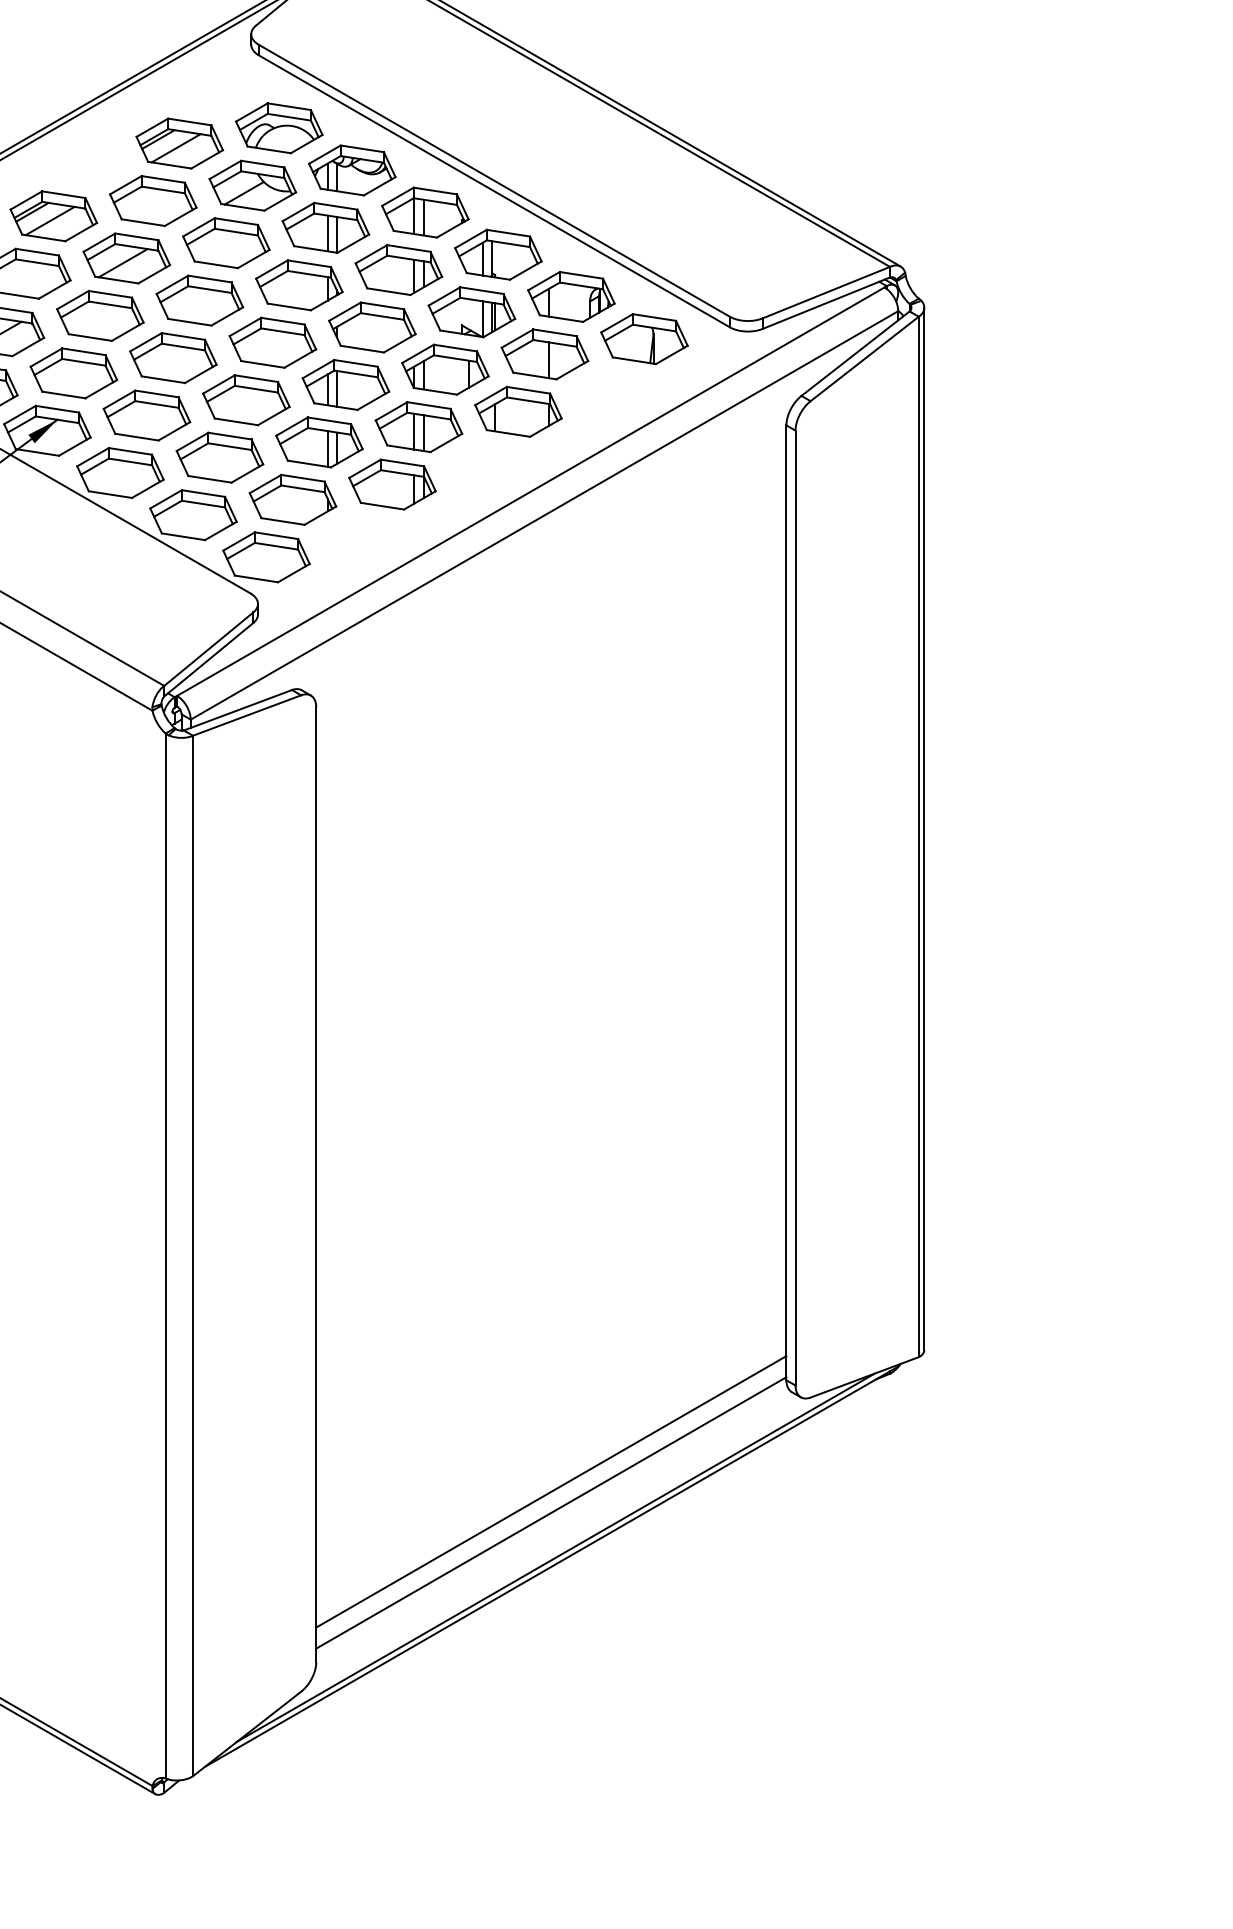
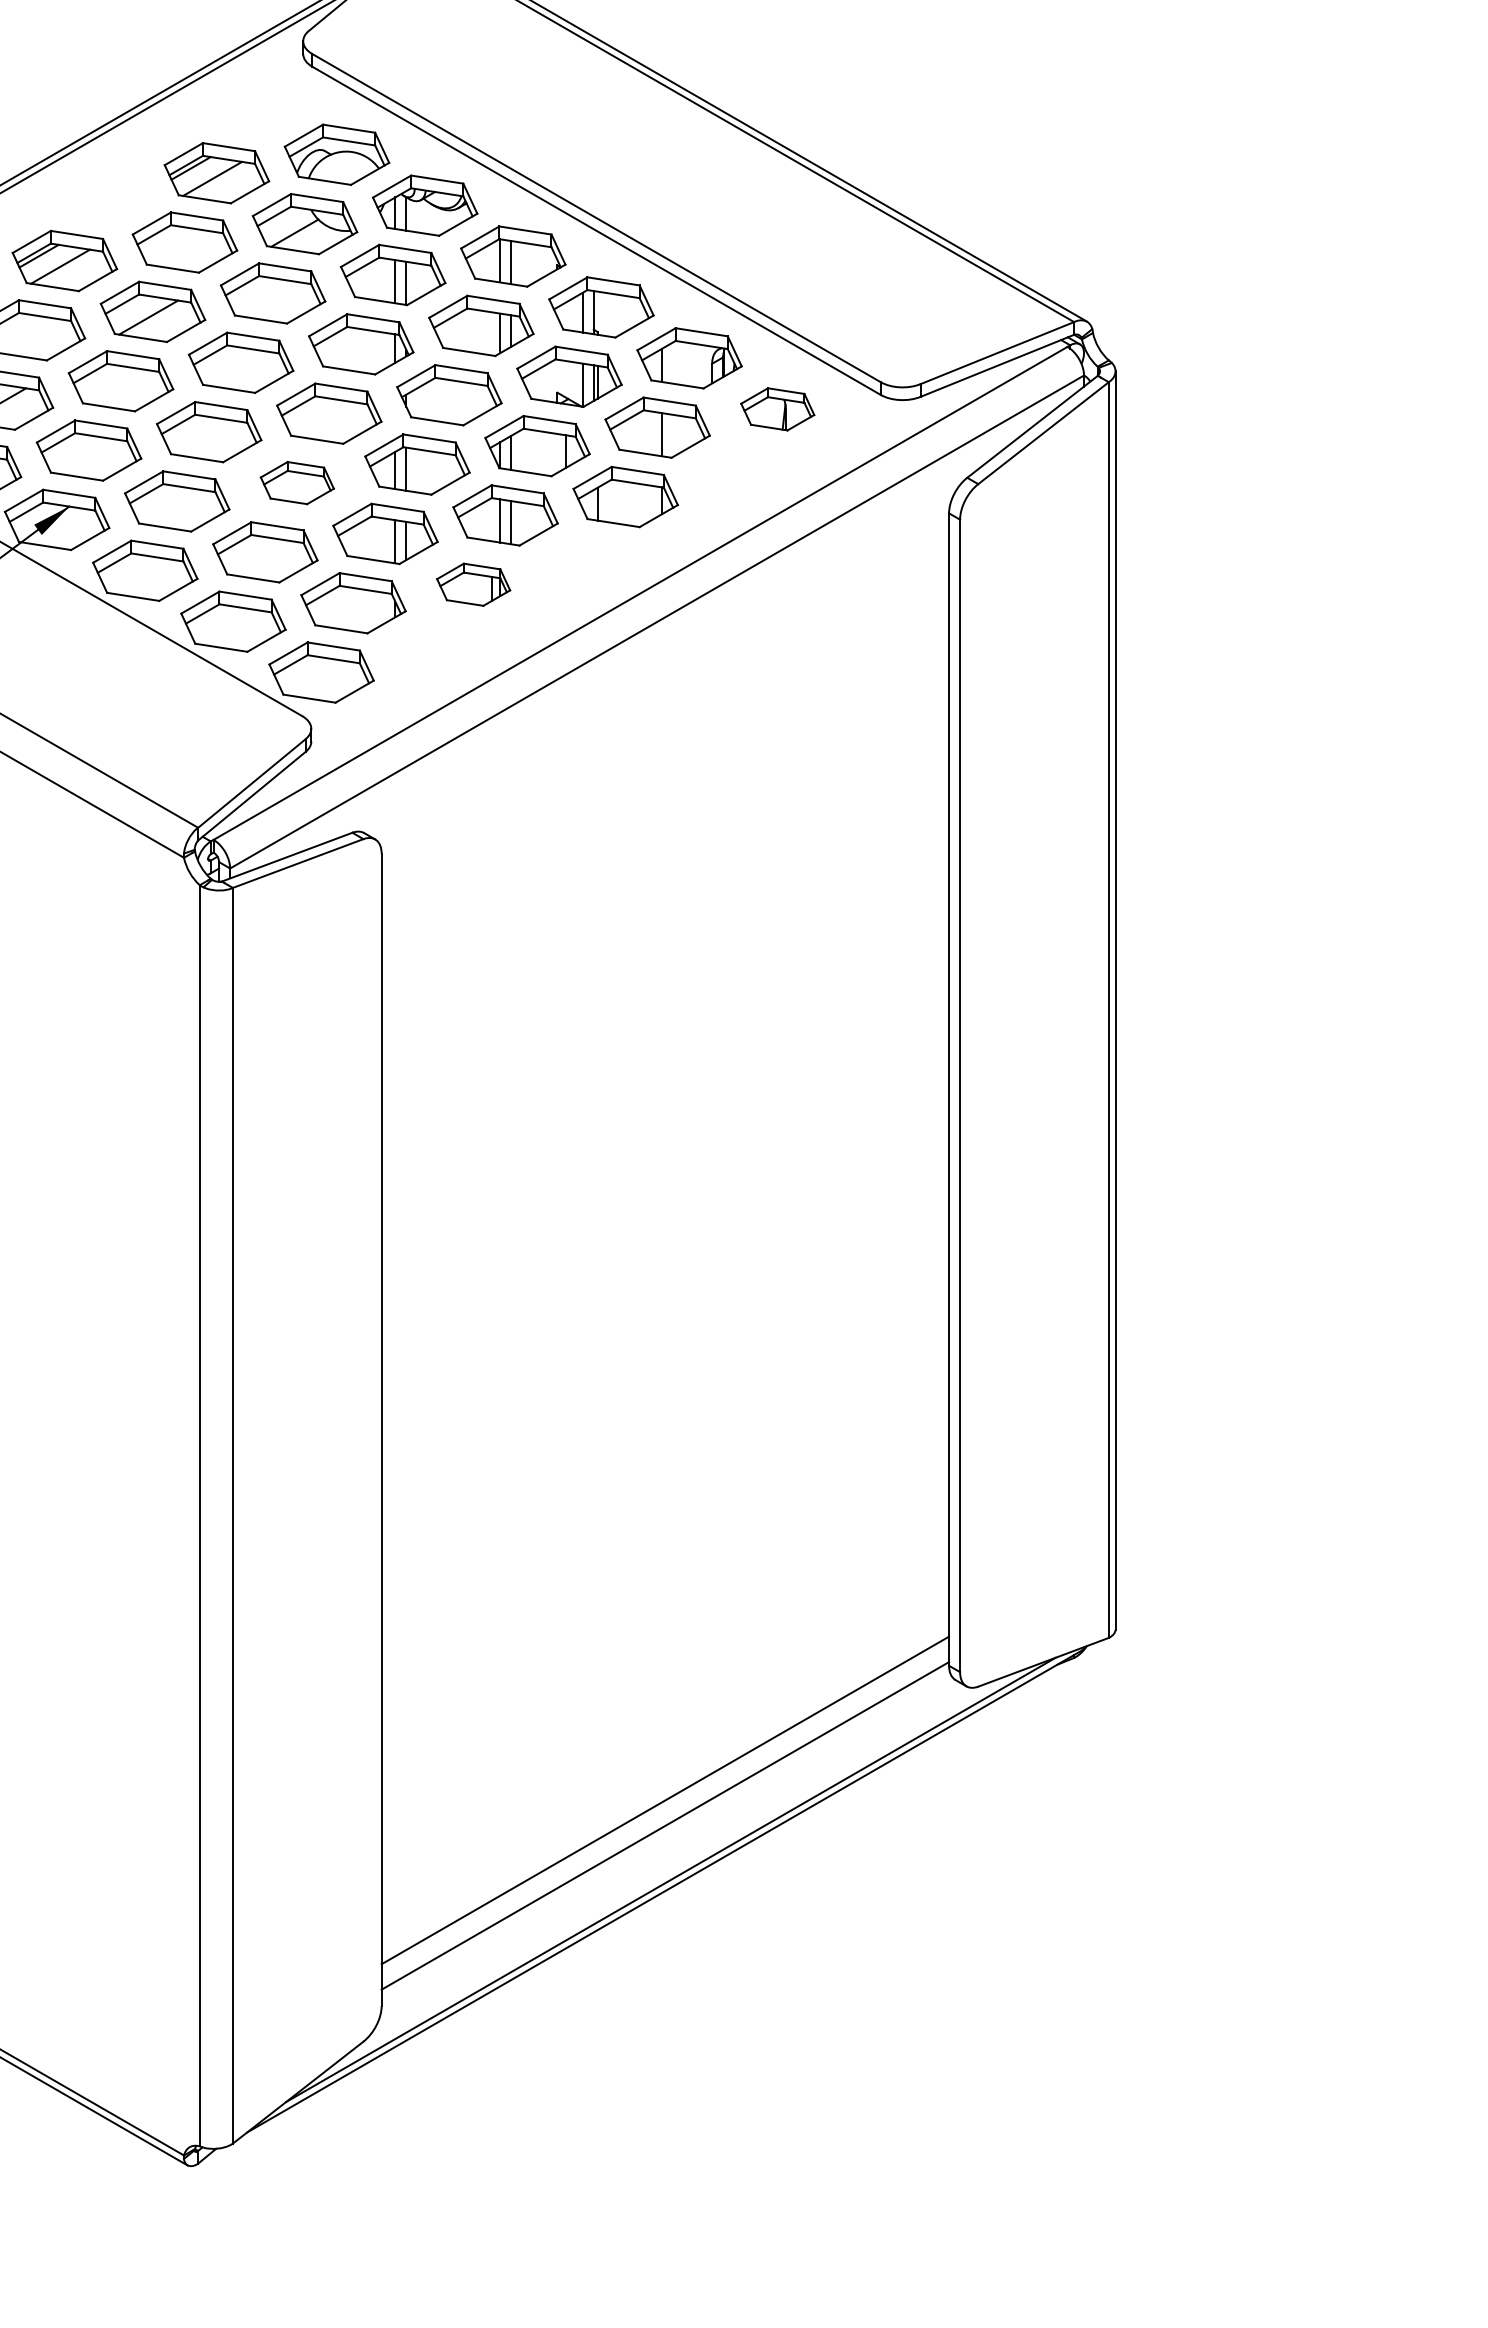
part: (644, 339) -> (777, 409), size x0.7
part: (246, 400) -> (297, 483), size x0.7
part: (392, 484) -> (473, 584), size x0.7

